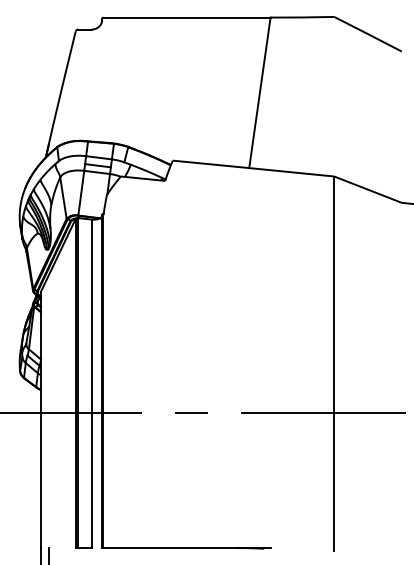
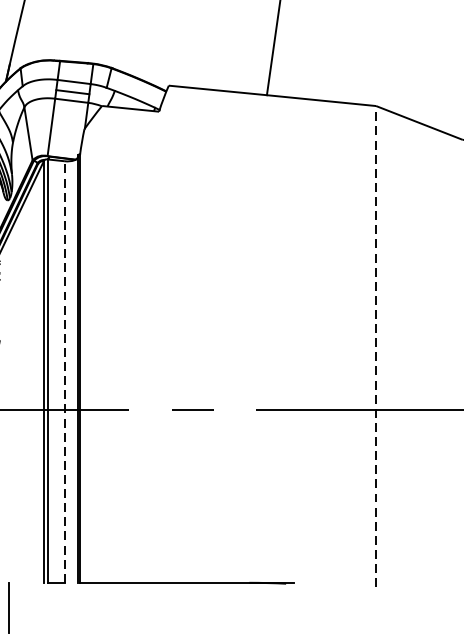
line: (334, 363) -> (376, 345), solid -> dashed
line: (91, 383) -> (64, 371), solid -> dashed

